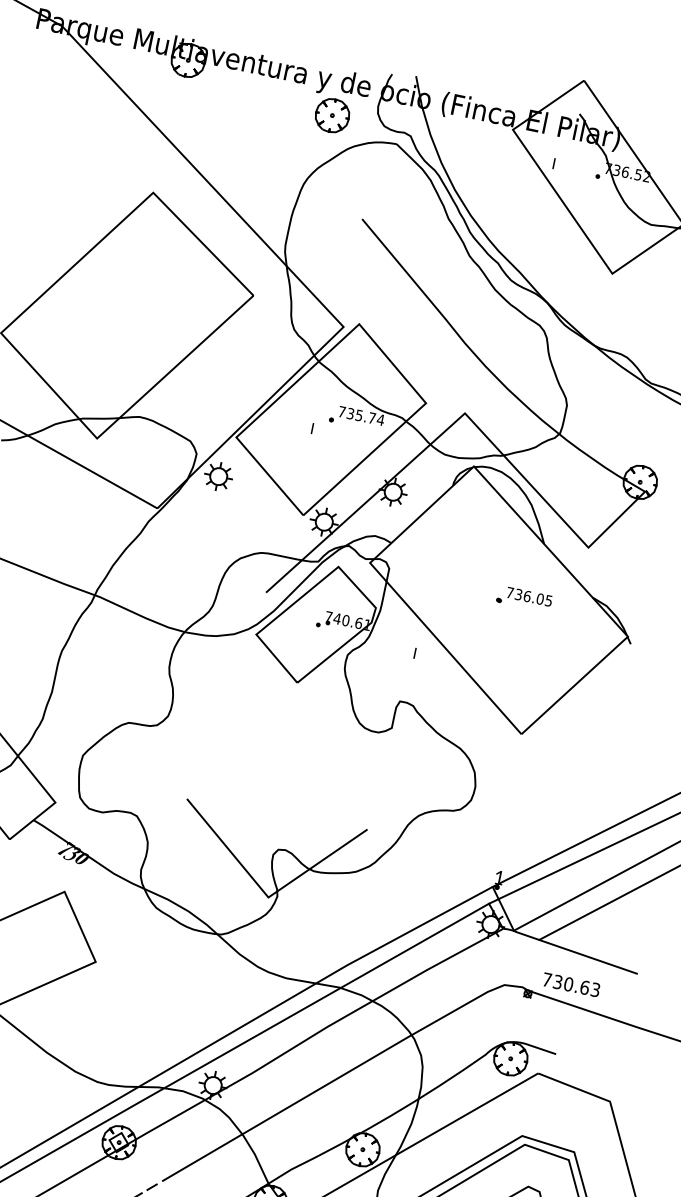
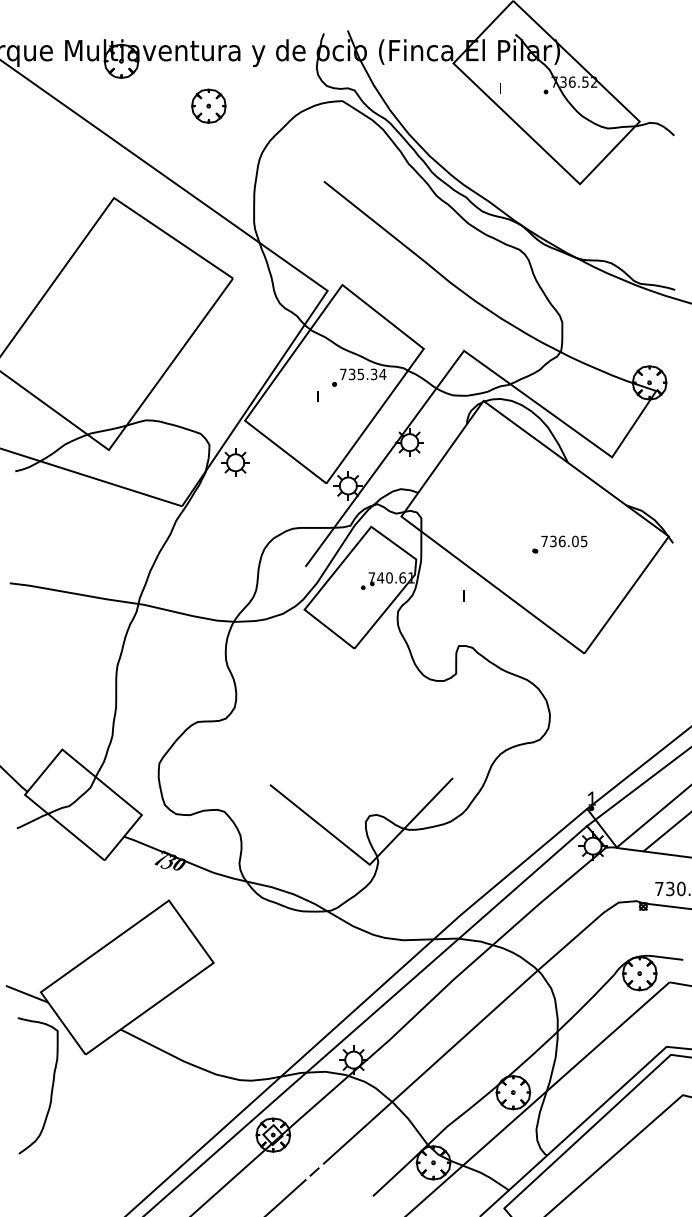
part: (332, 114) -> (208, 105), moved
text: (371, 418) -> (373, 374), 735.74 -> 735.34
part: (524, 598) -> (559, 544), moved

